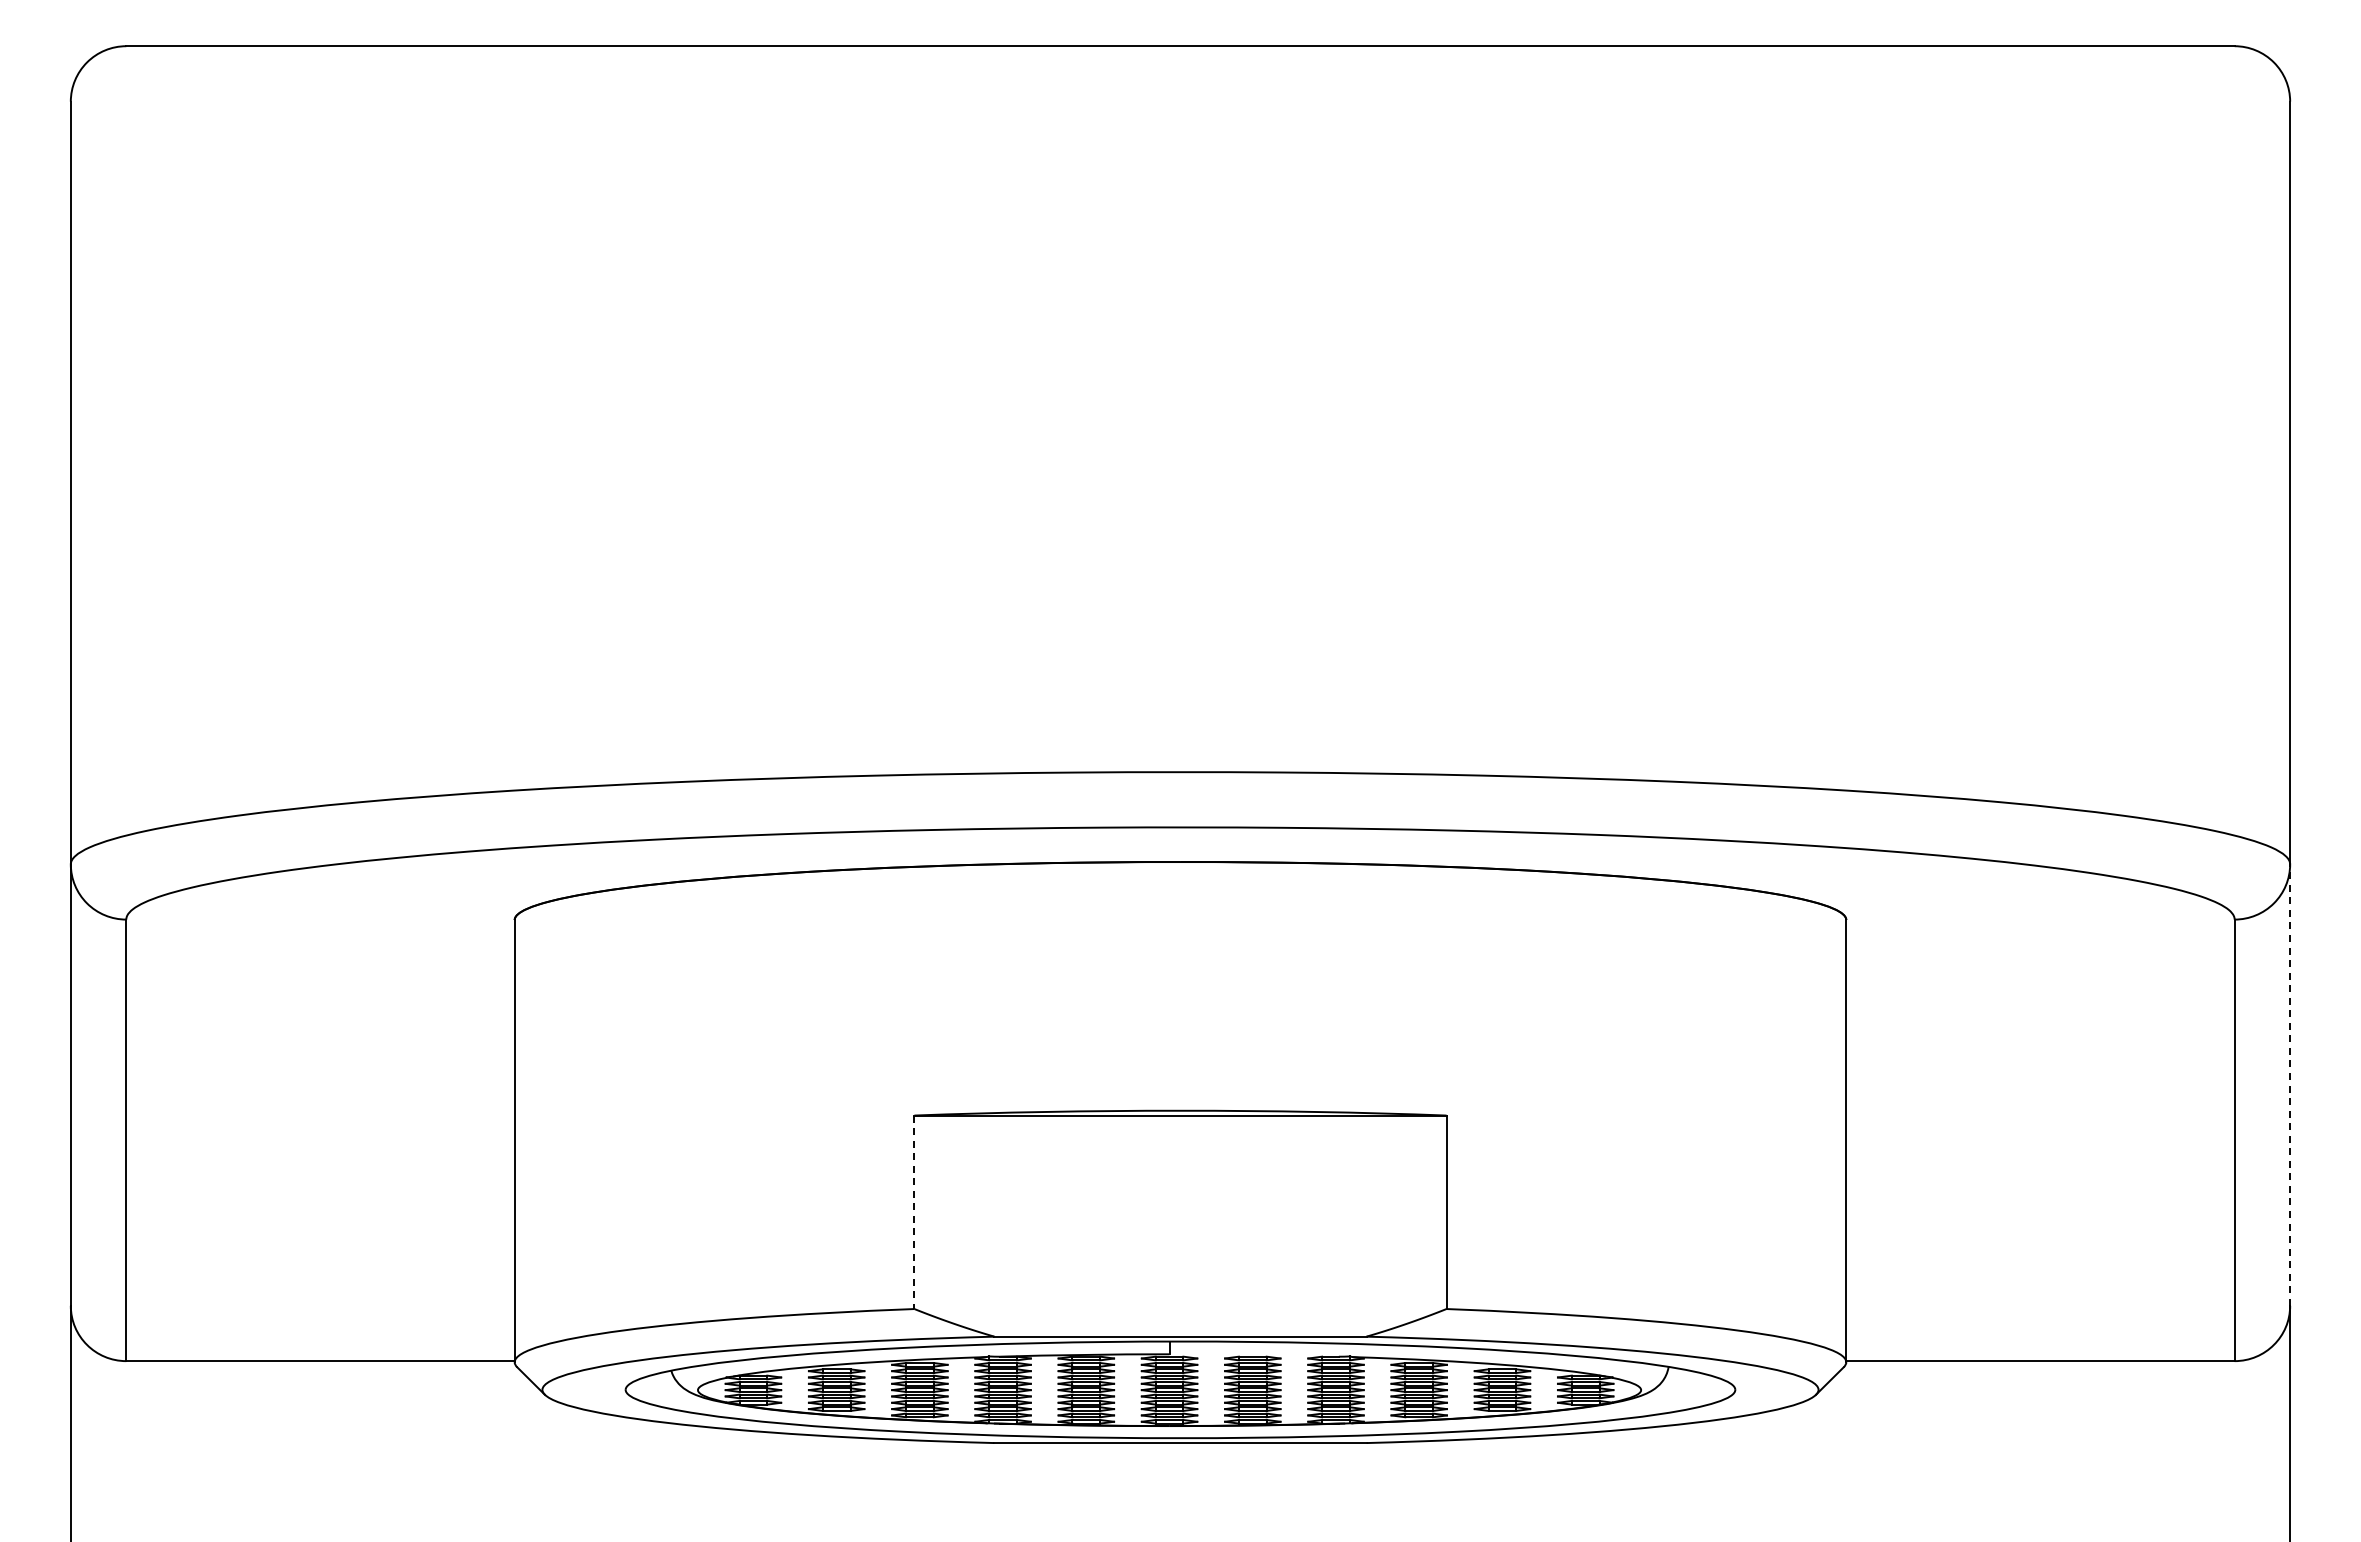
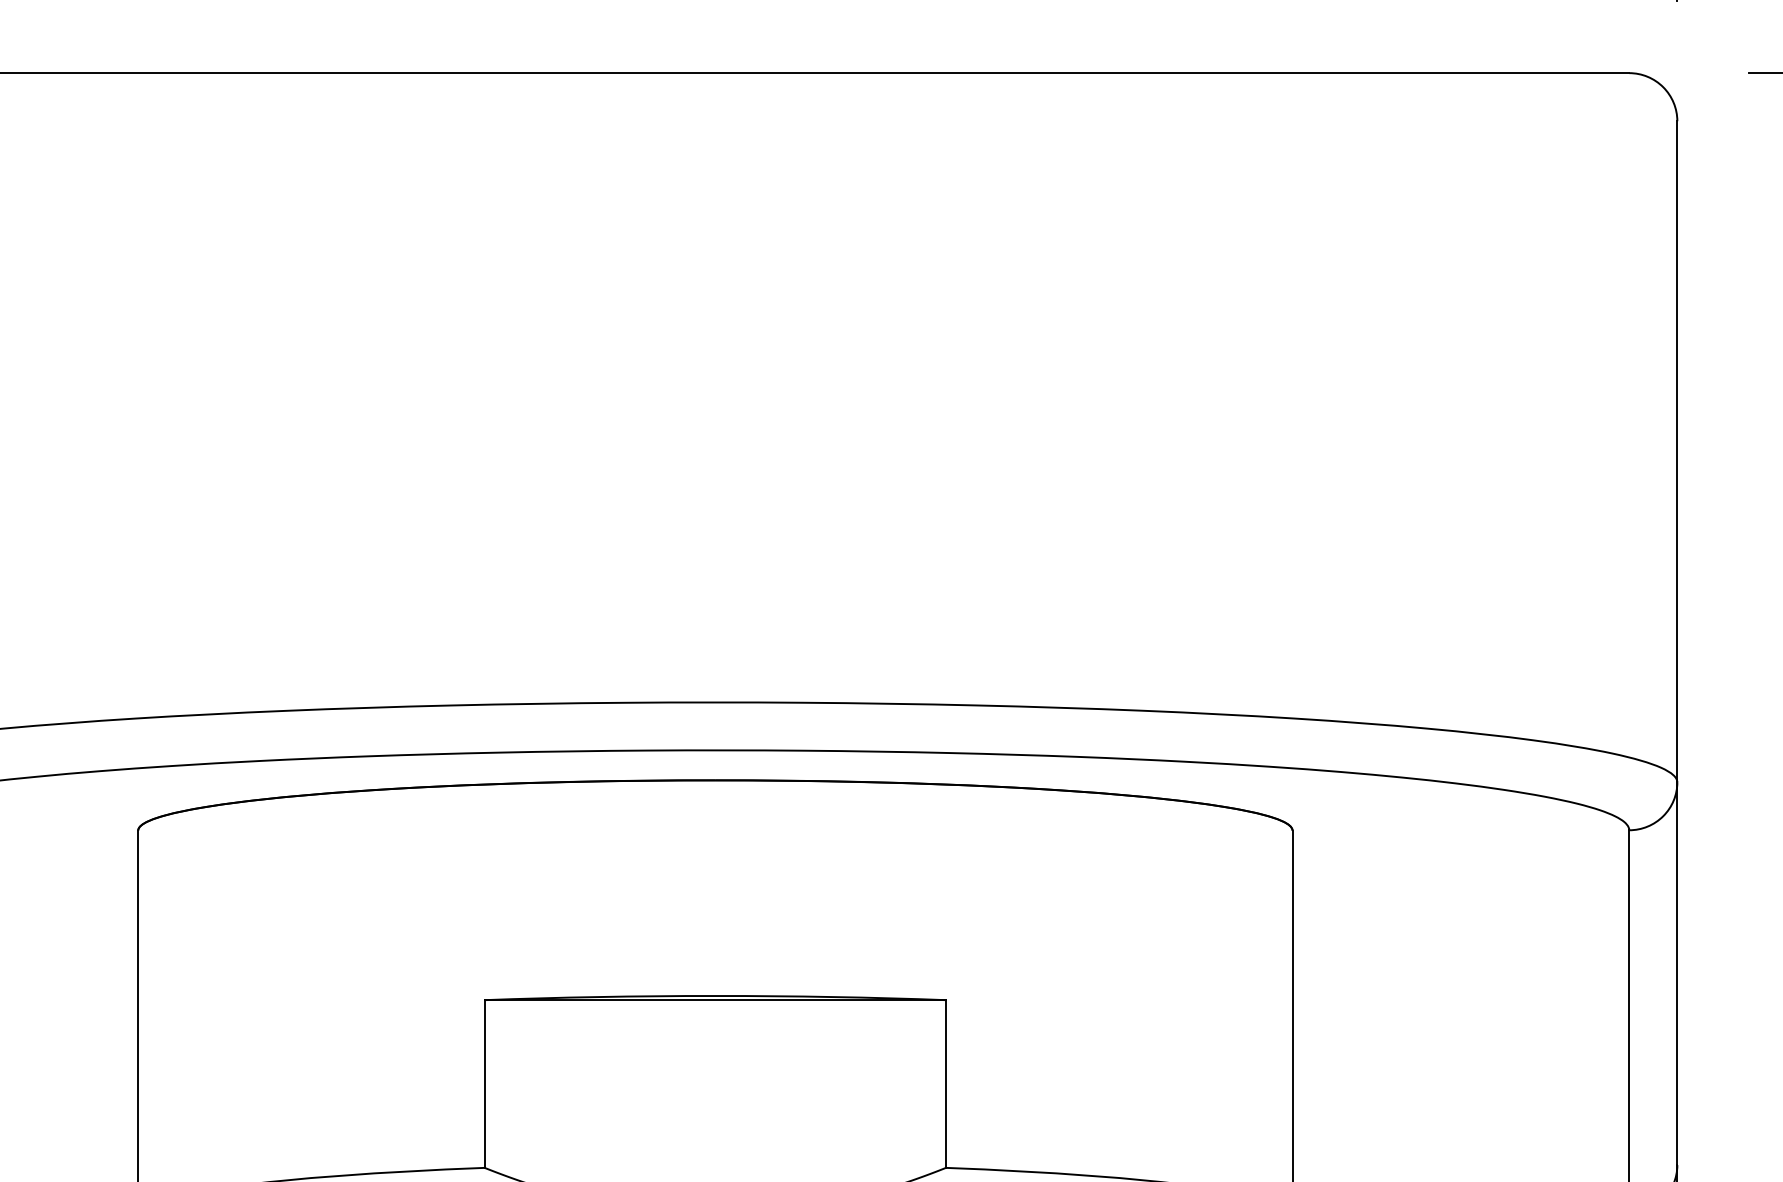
line: (2290, 1085) -> (1677, 974), dashed -> solid
line: (914, 1212) -> (484, 1084), dashed -> solid

